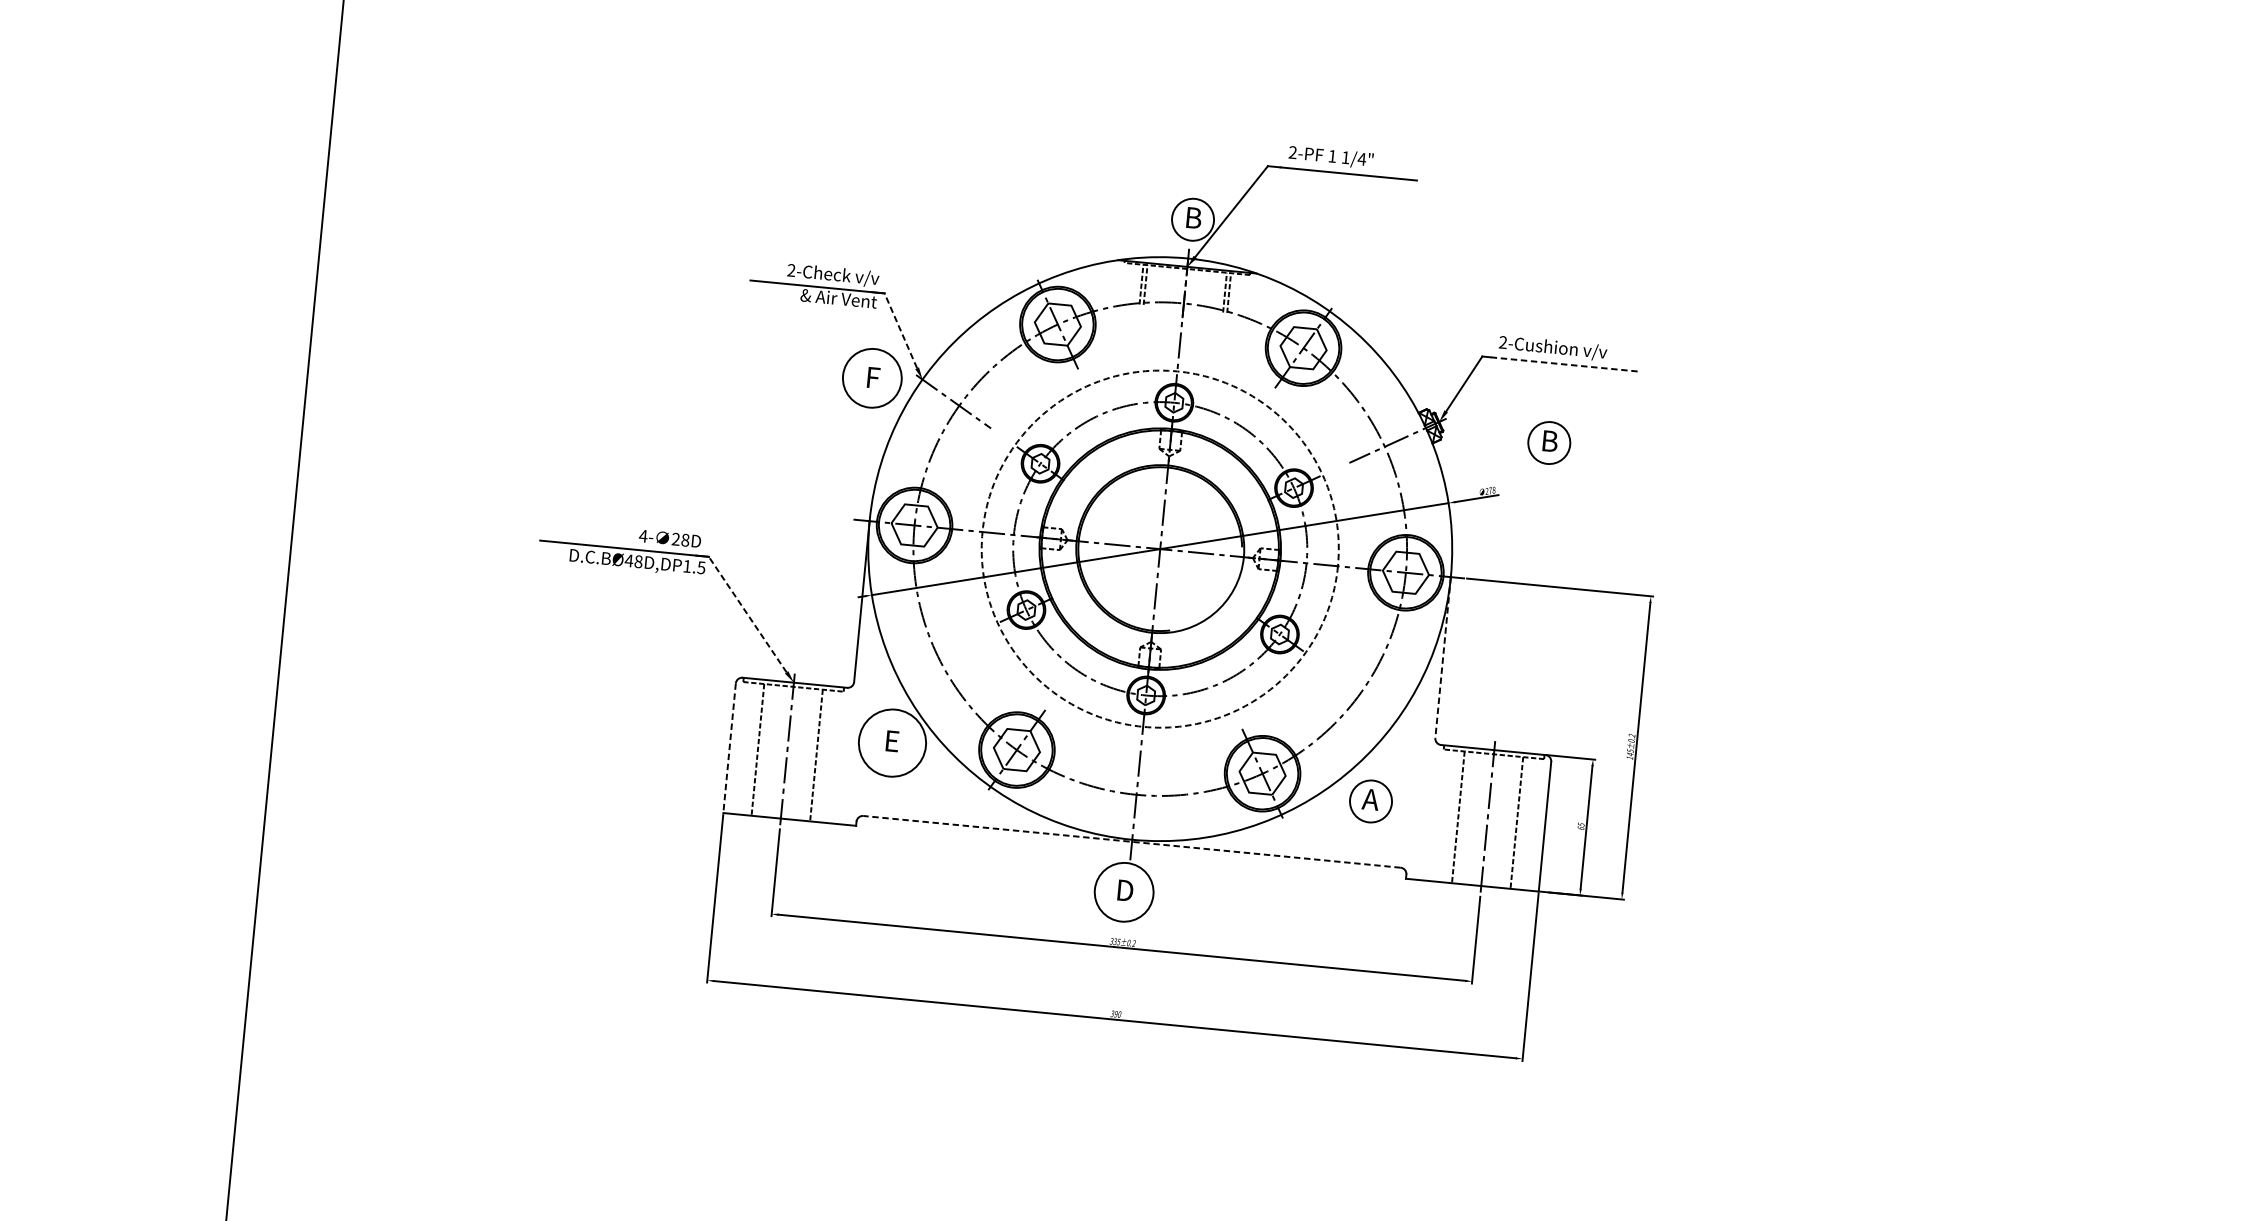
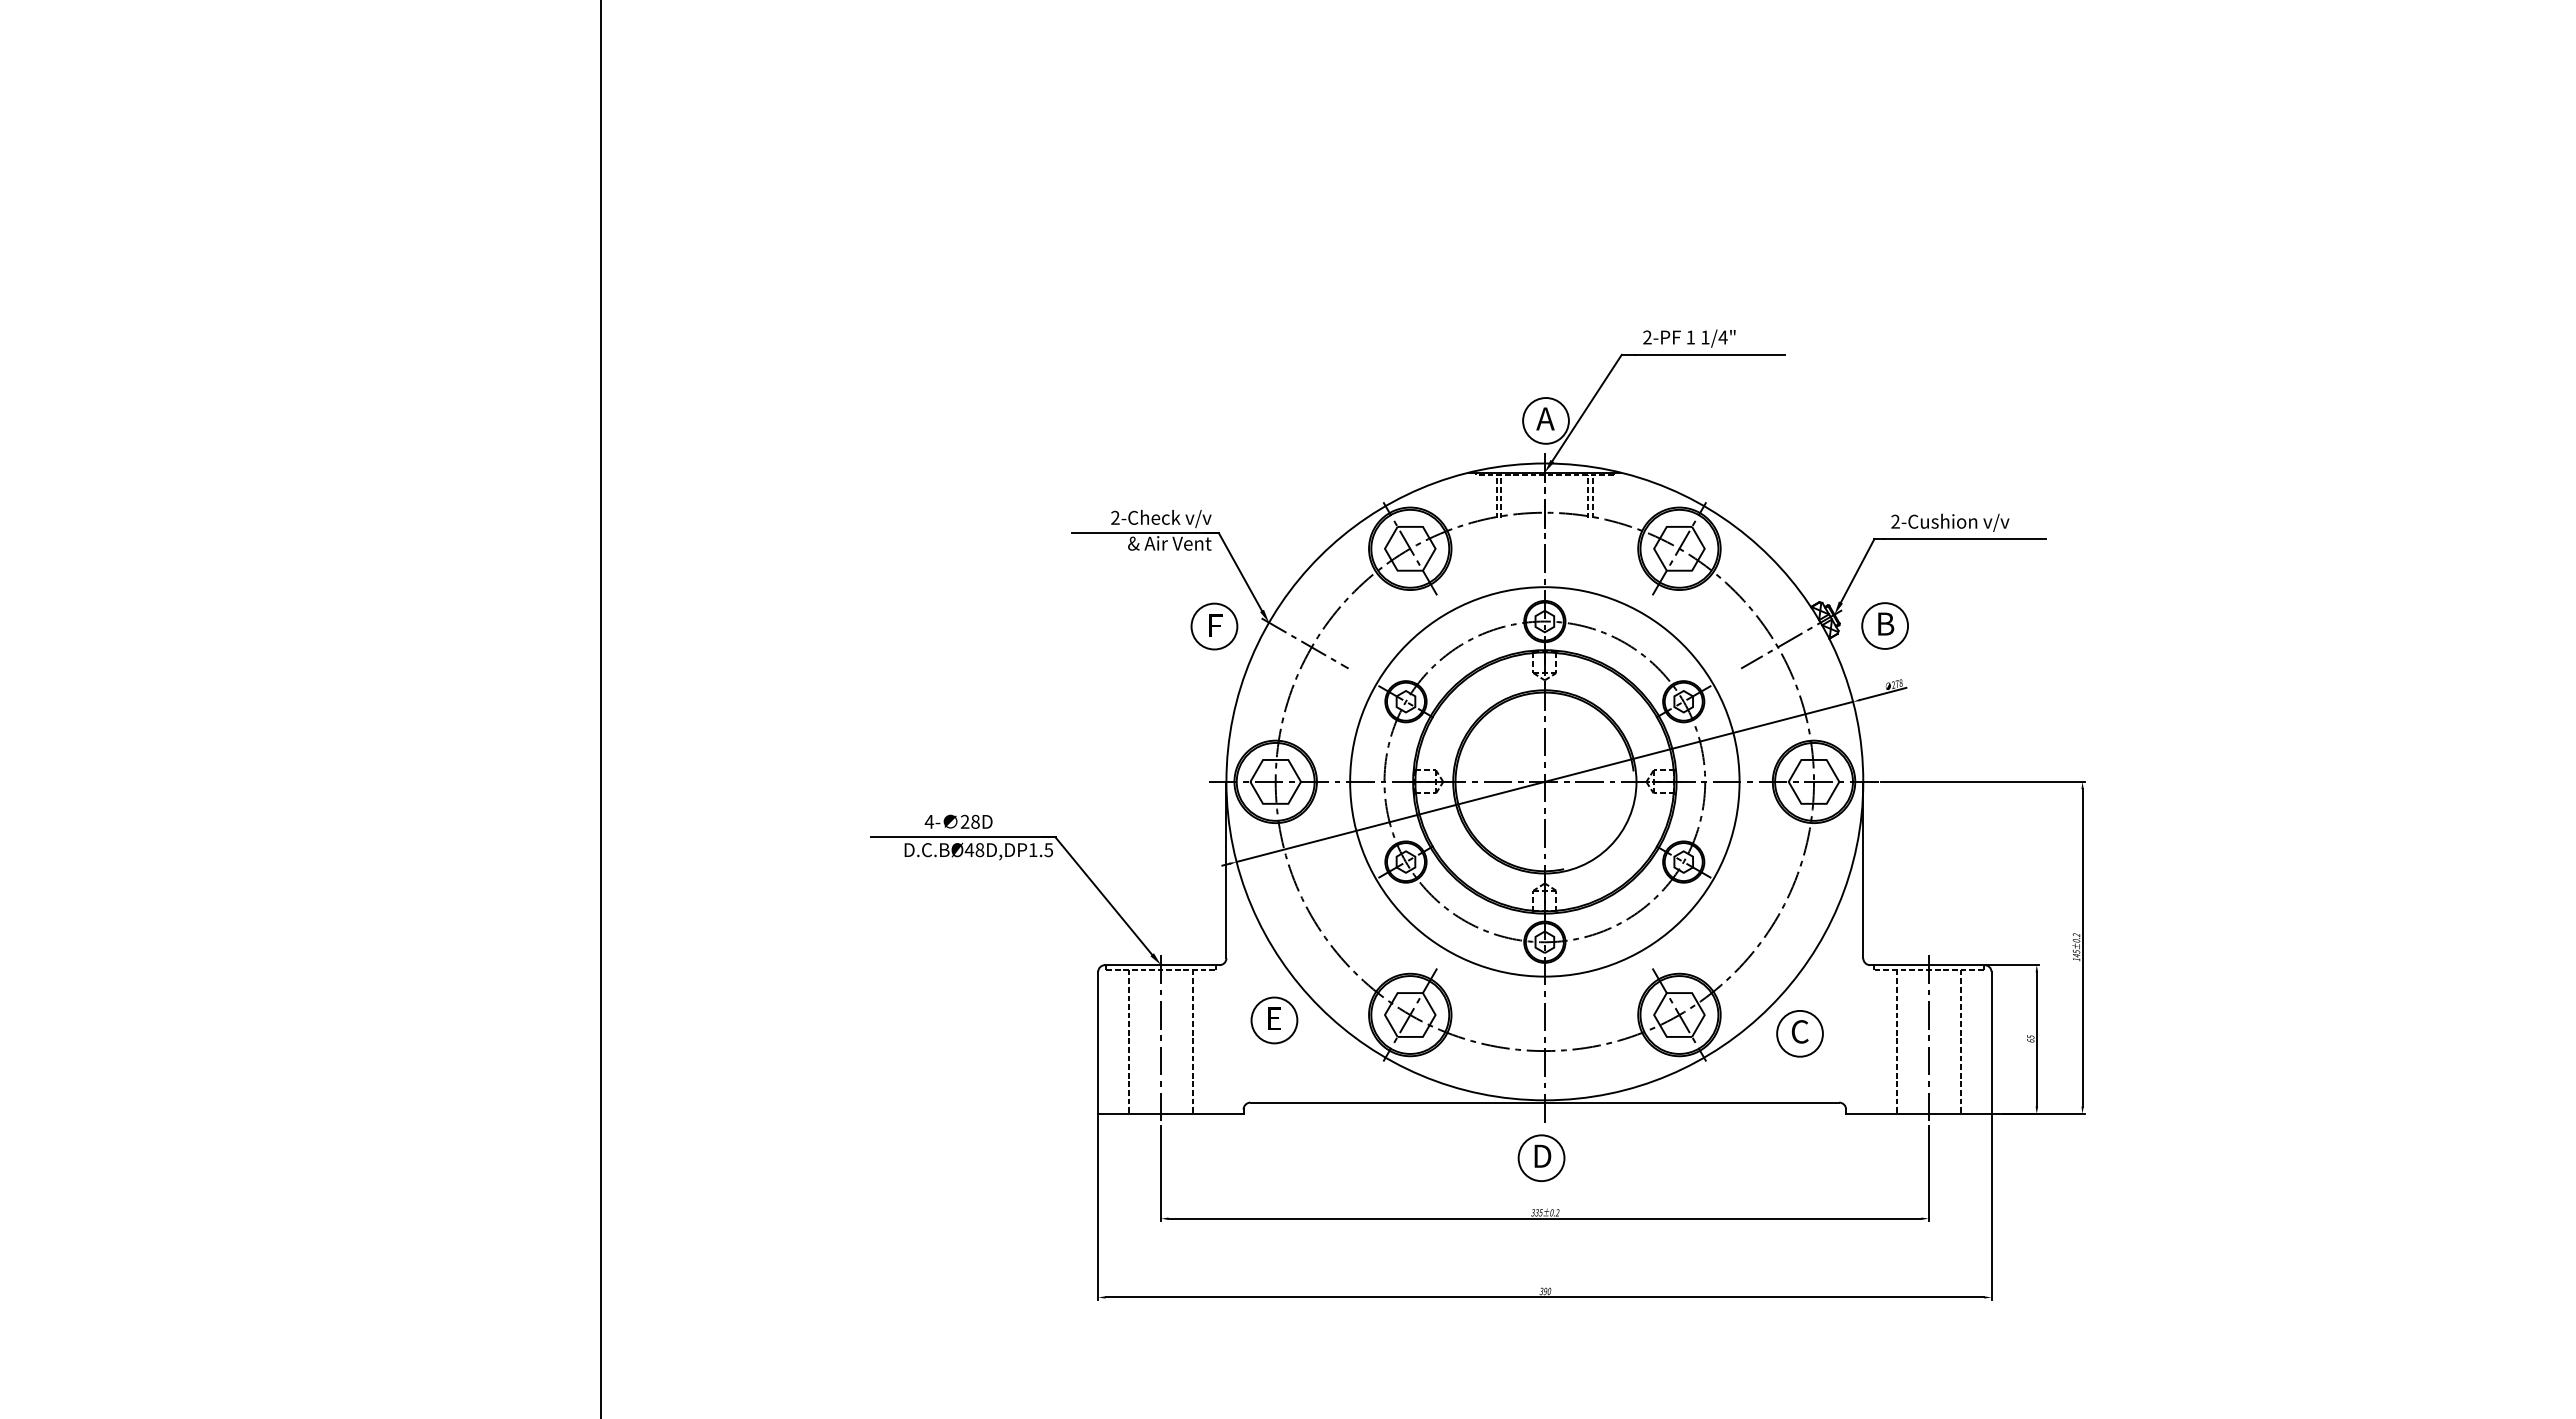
text: (1192, 217) -> (1545, 418), B -> A
line: (900, 331) -> (1240, 572), dashed -> solid
line: (1565, 364) -> (1965, 539), dashed -> solid
circle: (872, 378) -> (1214, 626), size x0.71
part: (1548, 442) -> (1884, 625), moved
text: (669, 538) -> (958, 821), moved
circle: (1159, 548) -> (1544, 781), dashed -> solid
line: (747, 614) -> (1103, 896), dashed -> solid
line: (1443, 658) -> (1863, 870), dashed -> solid
circle: (892, 743) -> (1274, 1020), size x0.62
line: (729, 748) -> (1098, 1043), dashed -> solid
text: (1370, 799) -> (1799, 1031), A -> C
line: (1131, 841) -> (1544, 1102), dashed -> solid
circle: (1124, 892) -> (1541, 1158), size x0.71

